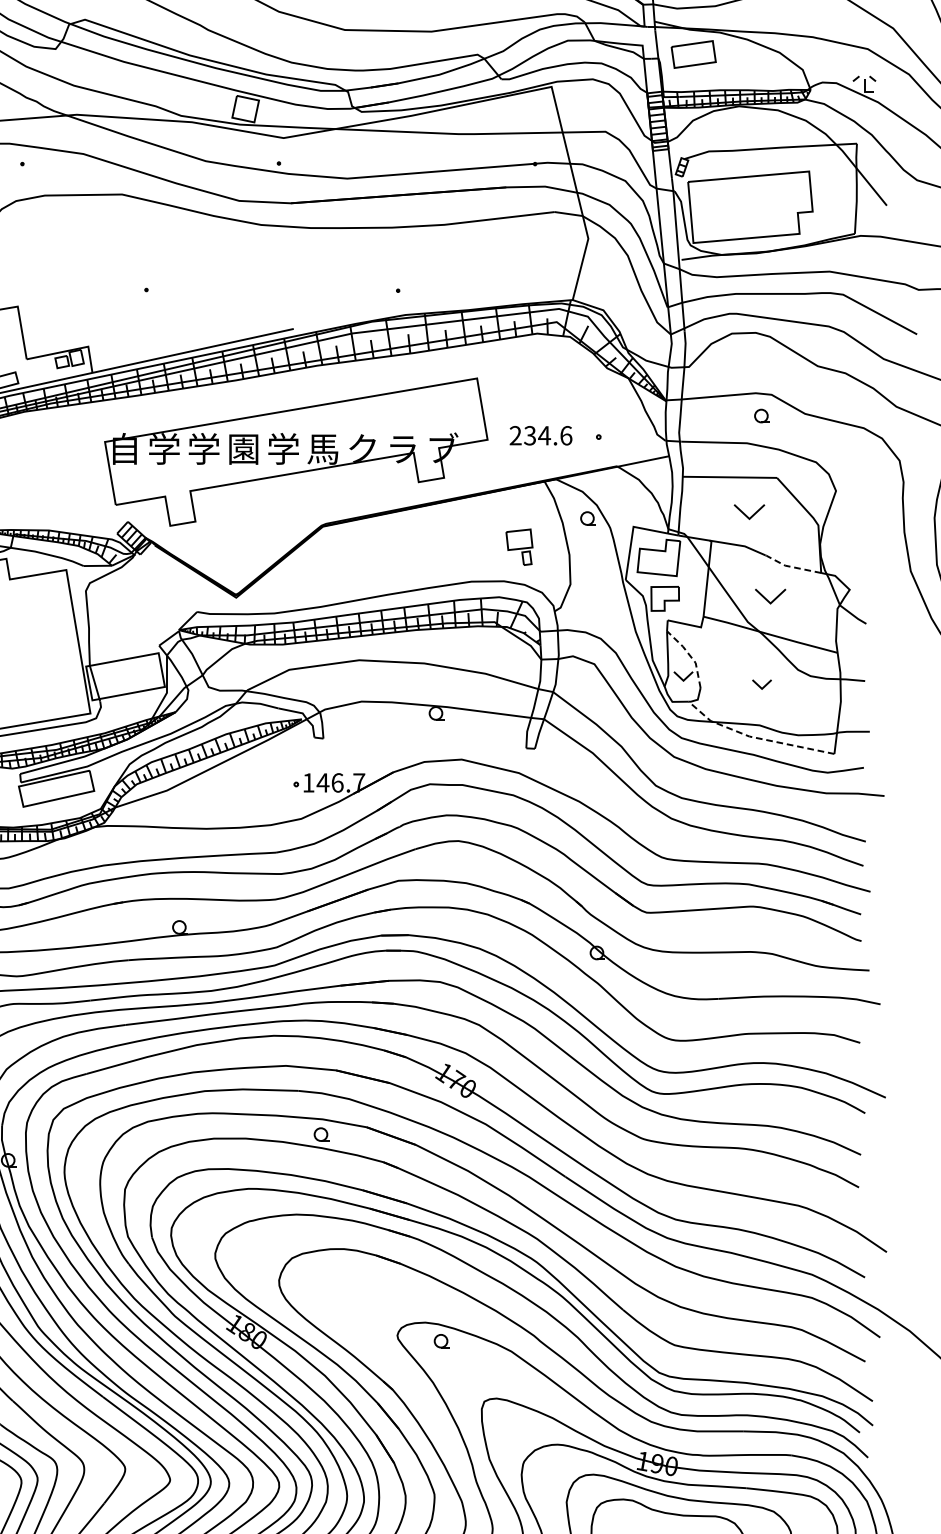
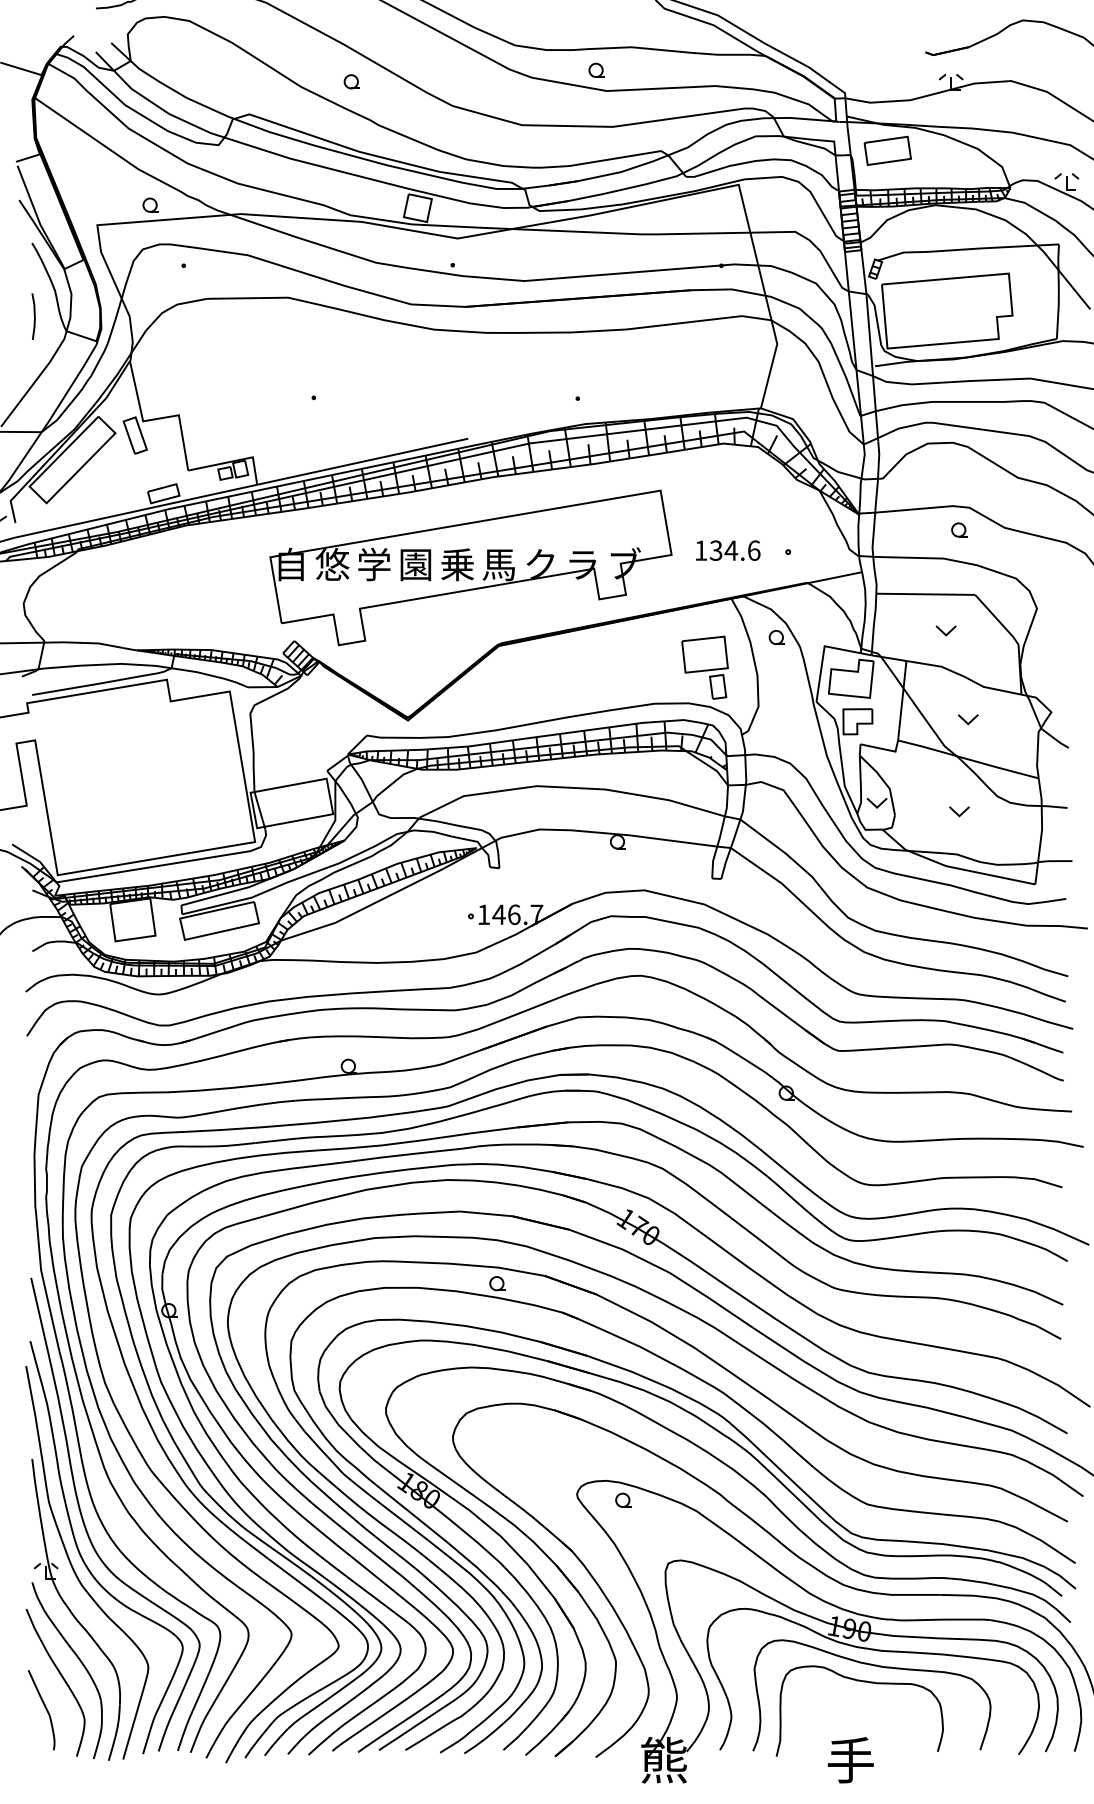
text: (515, 435) -> (700, 550), 234.6 -> 134.6
text: (164, 448) -> (332, 564), 学 -> 悠
text: (283, 448) -> (457, 564), 学 -> 乗
part: (748, 511) -> (945, 630), size x0.62
part: (518, 547) -> (704, 667), size x1.67
line: (790, 567) -> (989, 688), dashed -> solid
part: (769, 596) -> (967, 719), size x0.62
line: (689, 655) -> (883, 781), dashed -> solid
line: (756, 737) -> (953, 867), dashed -> solid

